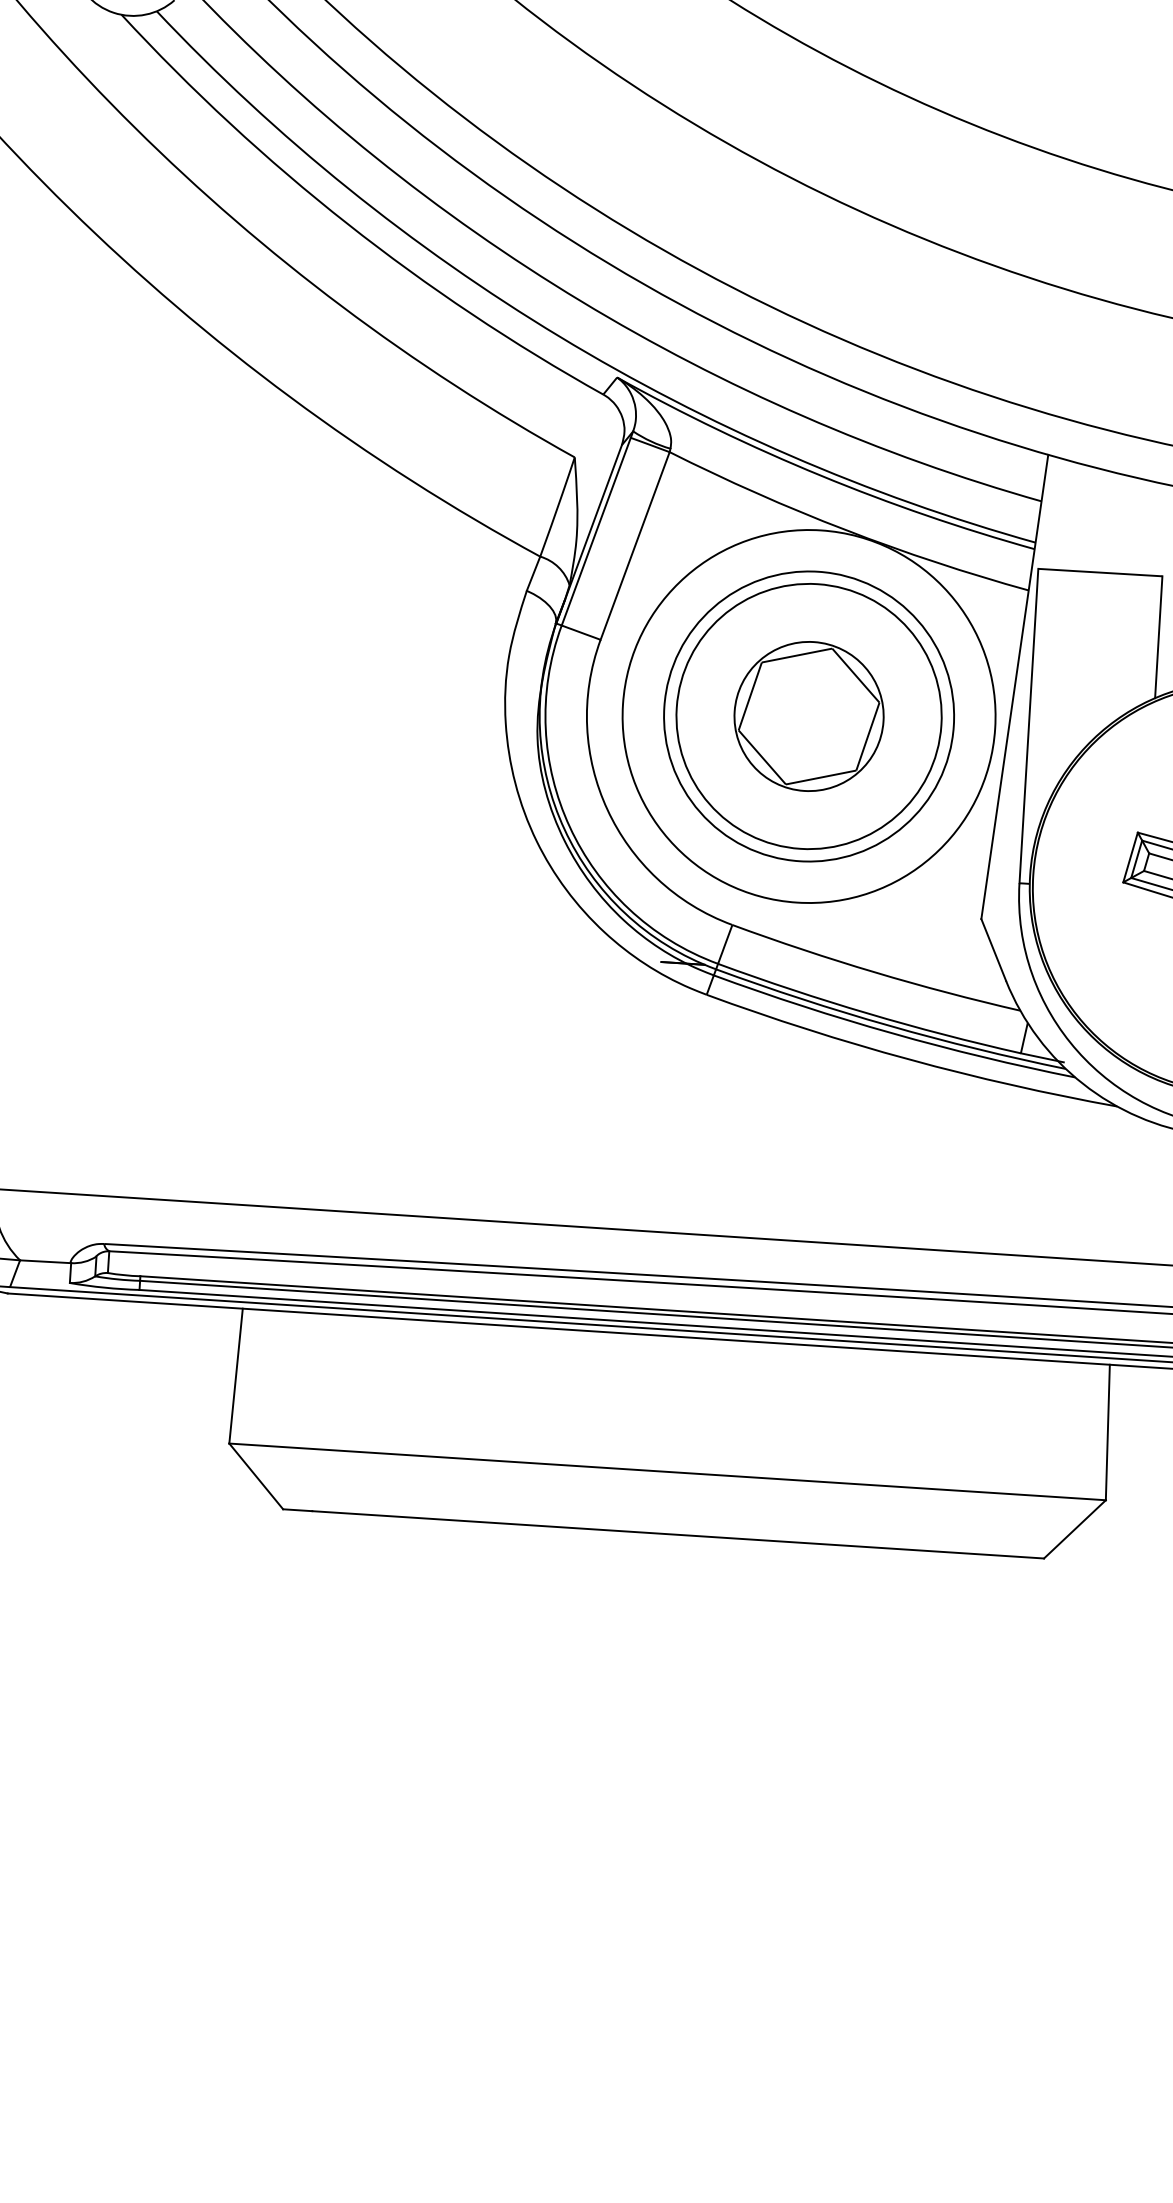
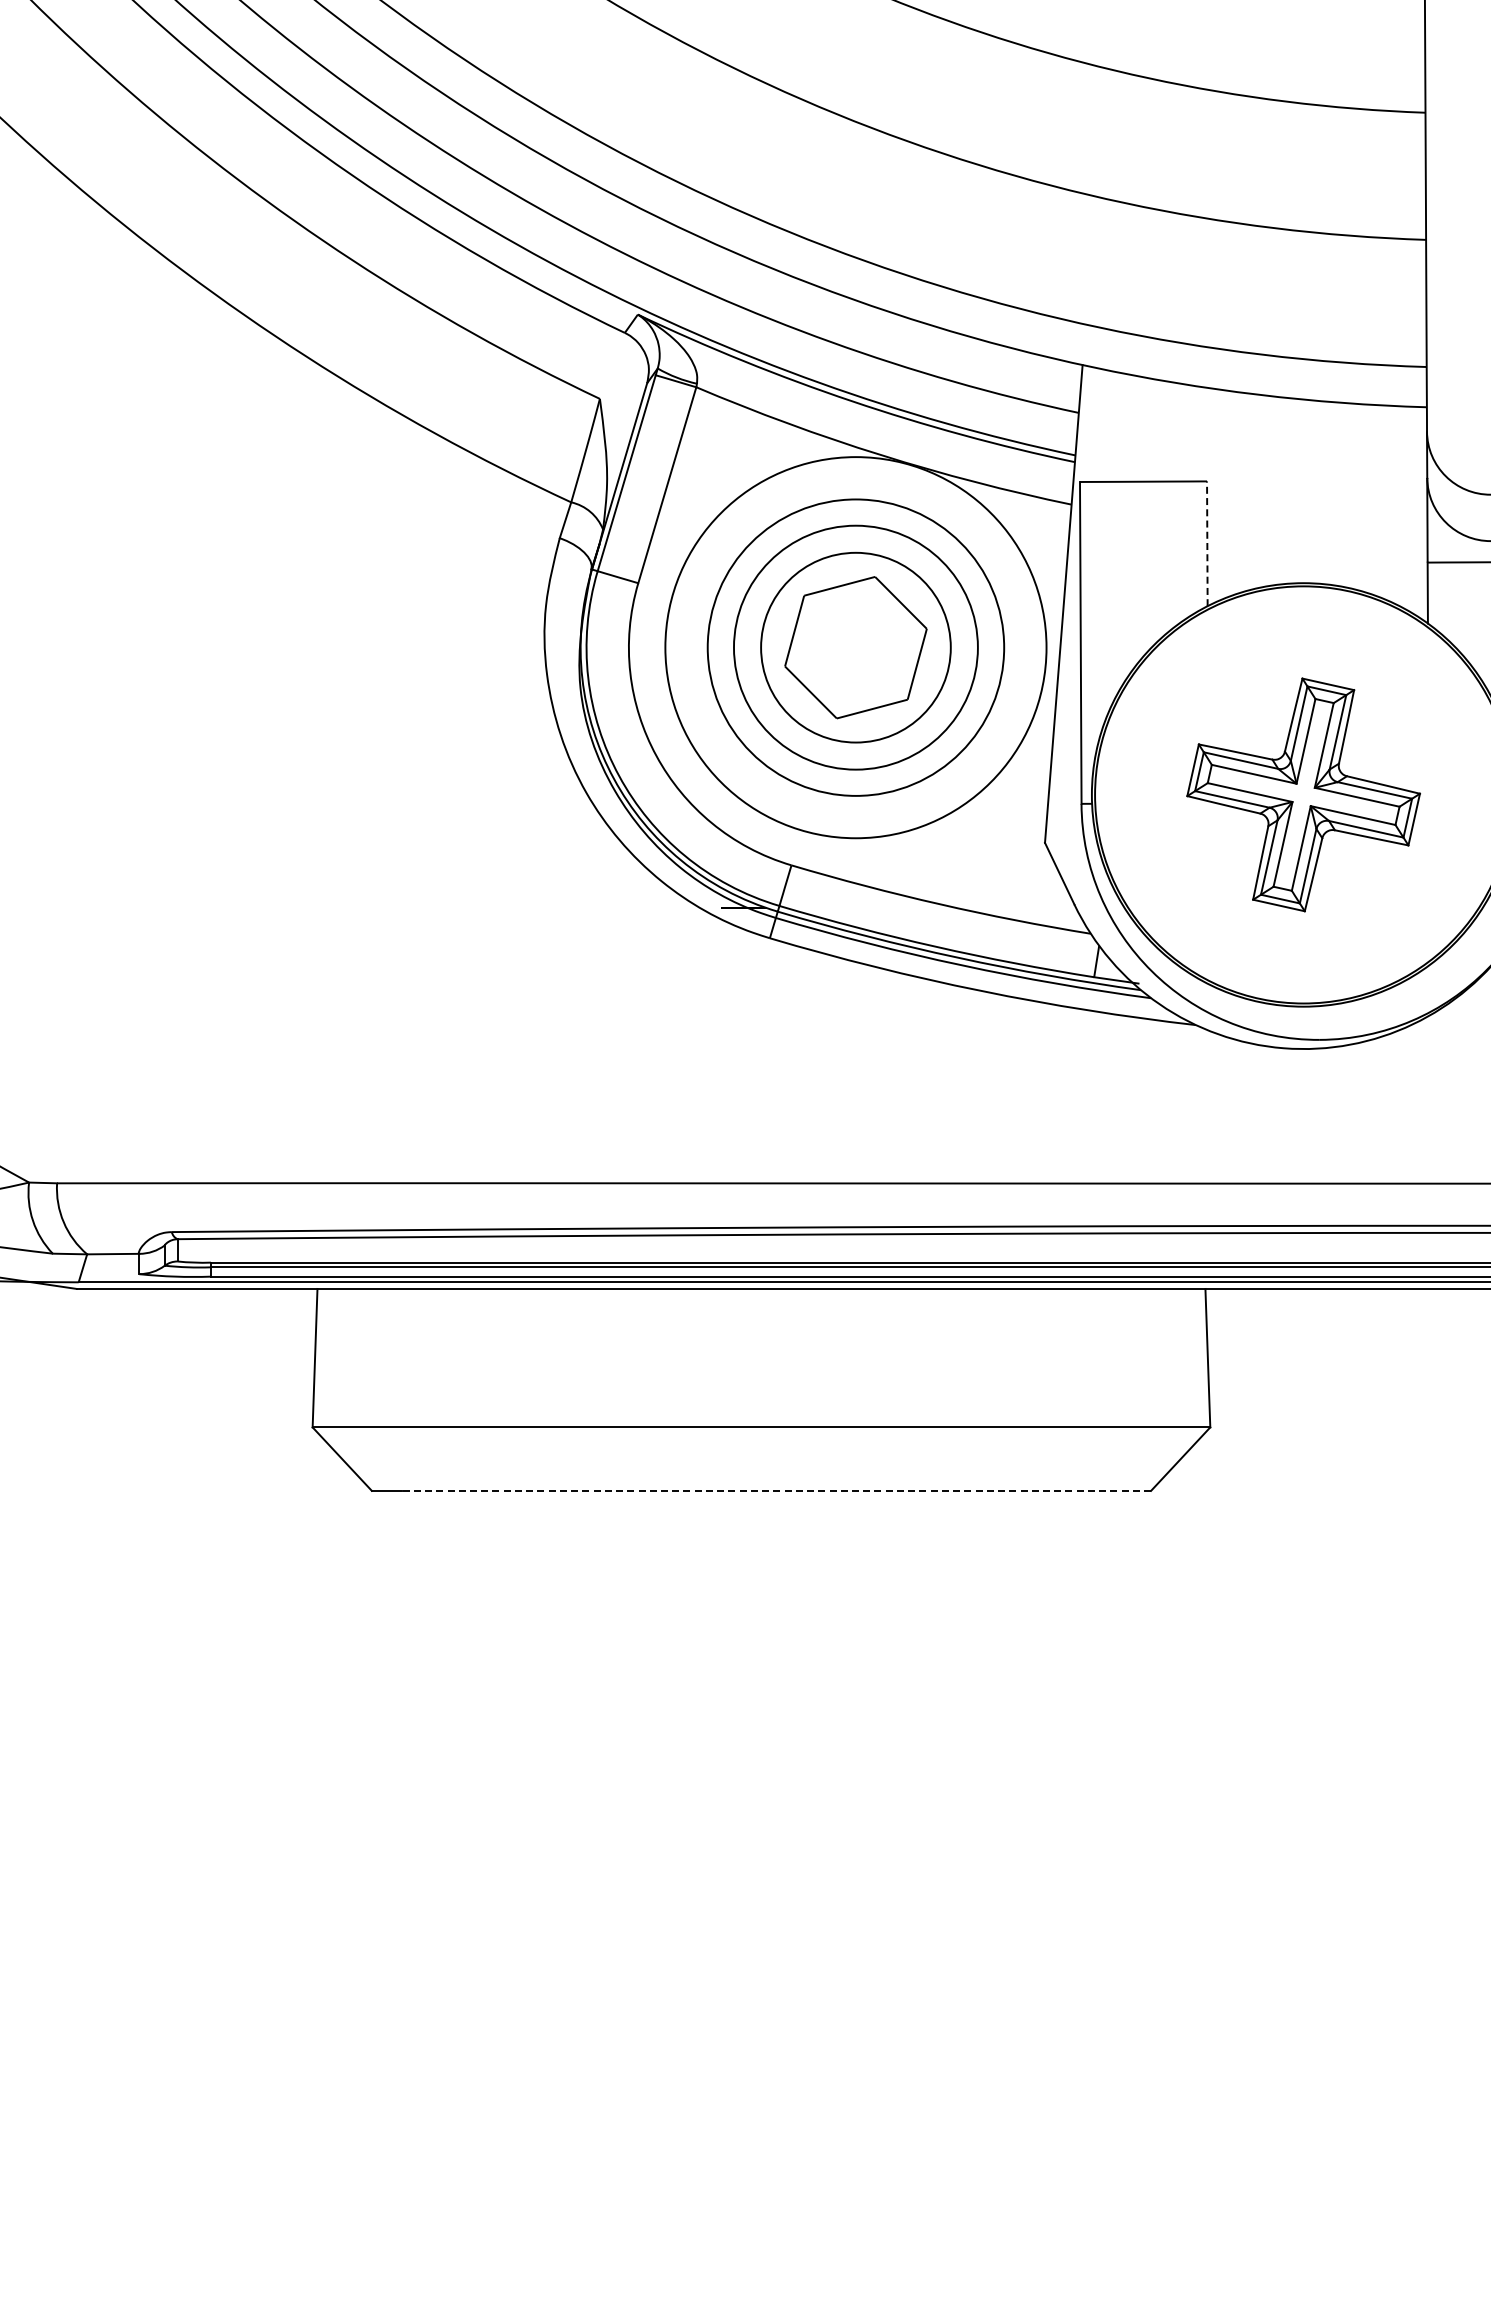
line: (1158, 636) -> (1207, 543), solid -> dashed
circle: (808, 716) -> (855, 647), size x0.7
circle: (808, 716) -> (855, 647), size x1.6
line: (678, 1534) -> (776, 1490), solid -> dashed

